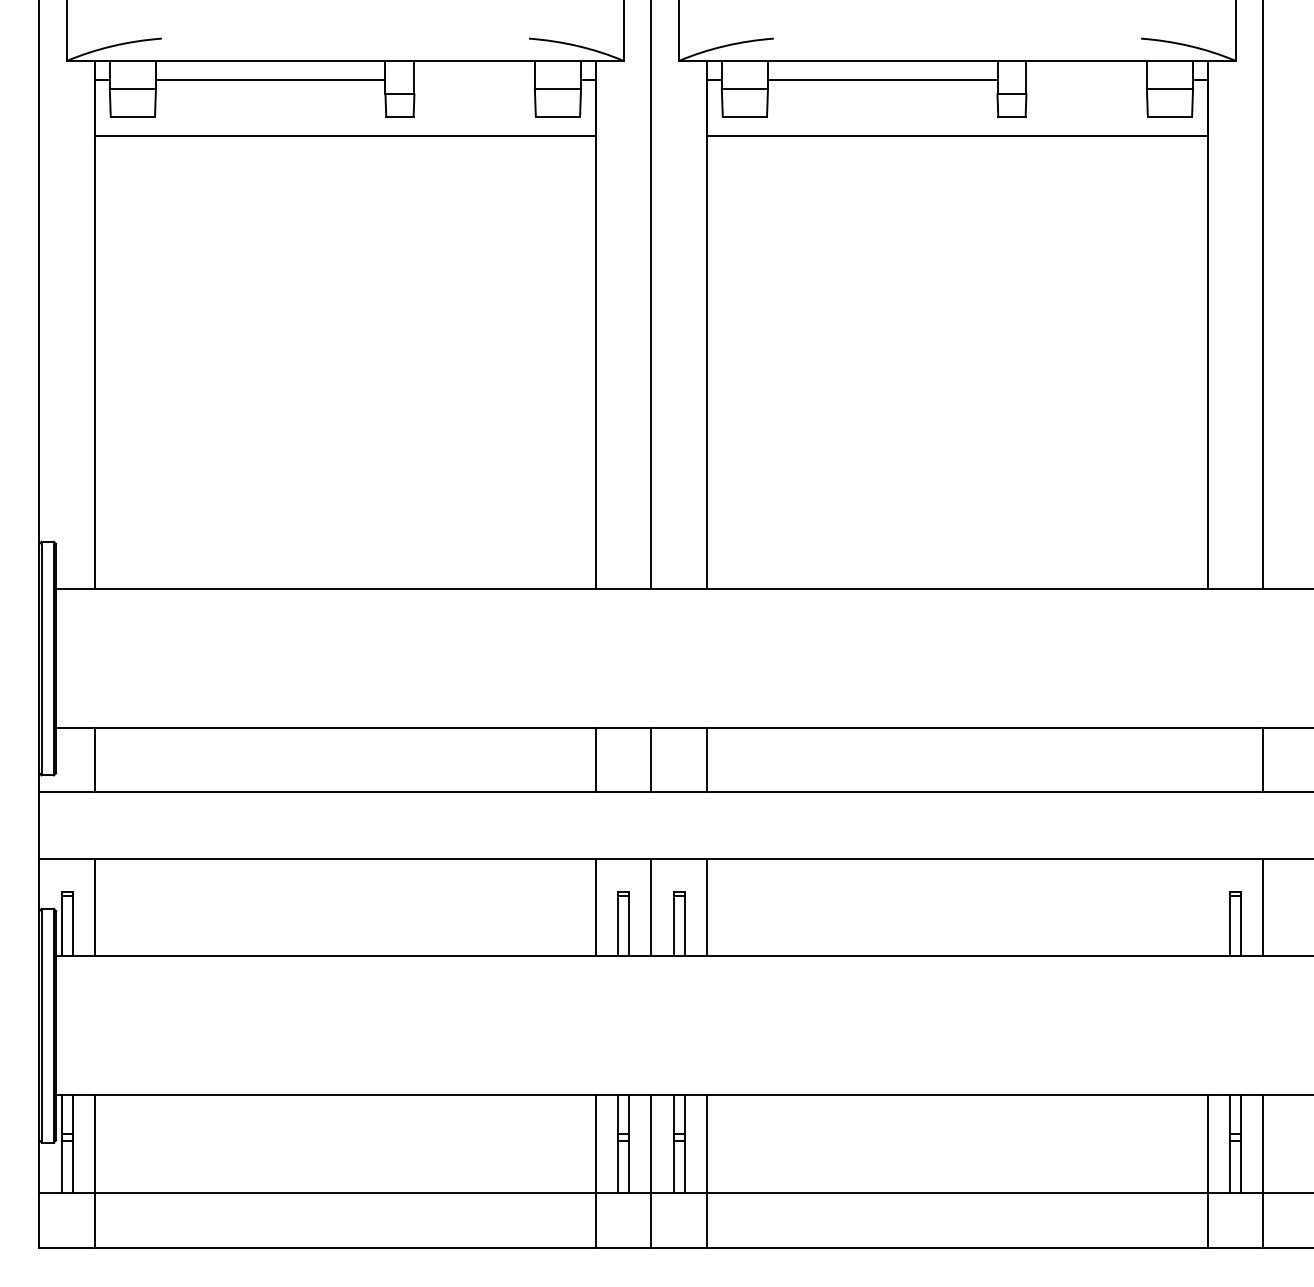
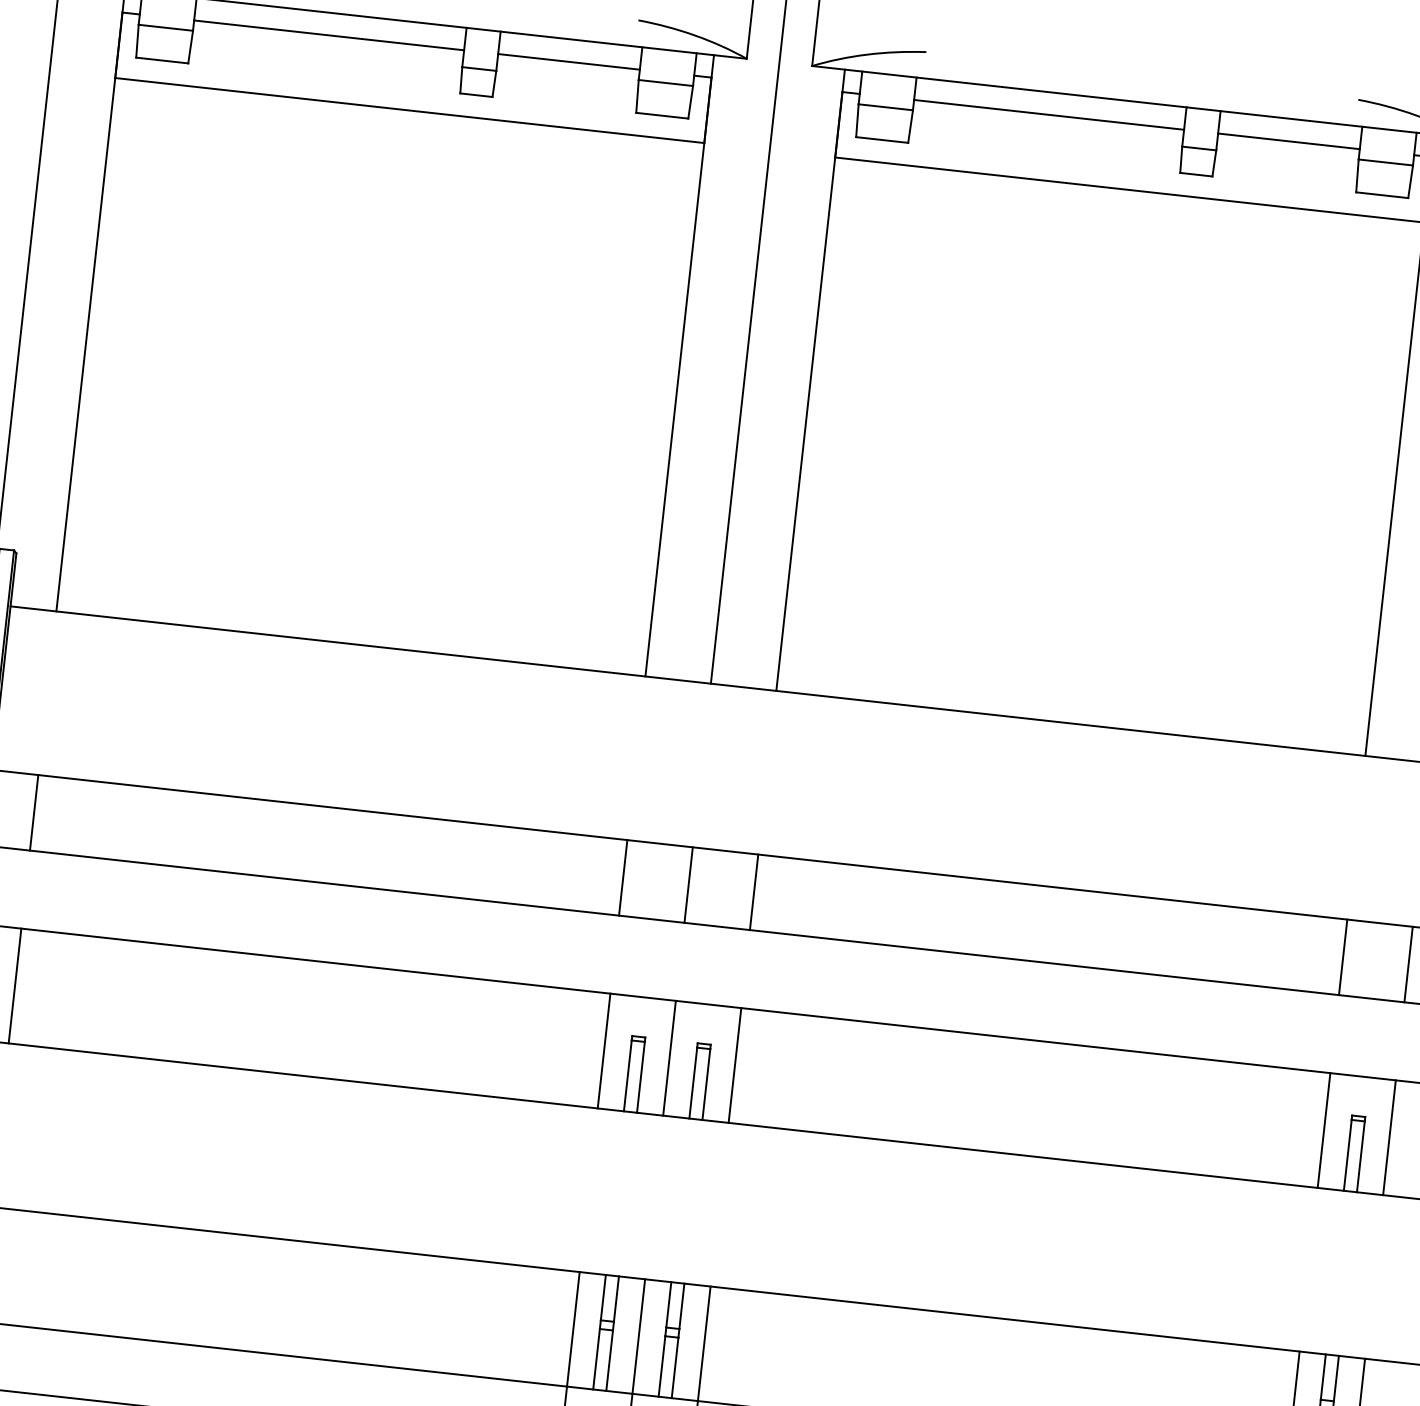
line: (474, 79) -> (568, 61), added
line: (1086, 79) -> (1288, 140), added
line: (1207, 760) -> (1342, 957), added
line: (1207, 907) -> (1323, 1130), added

